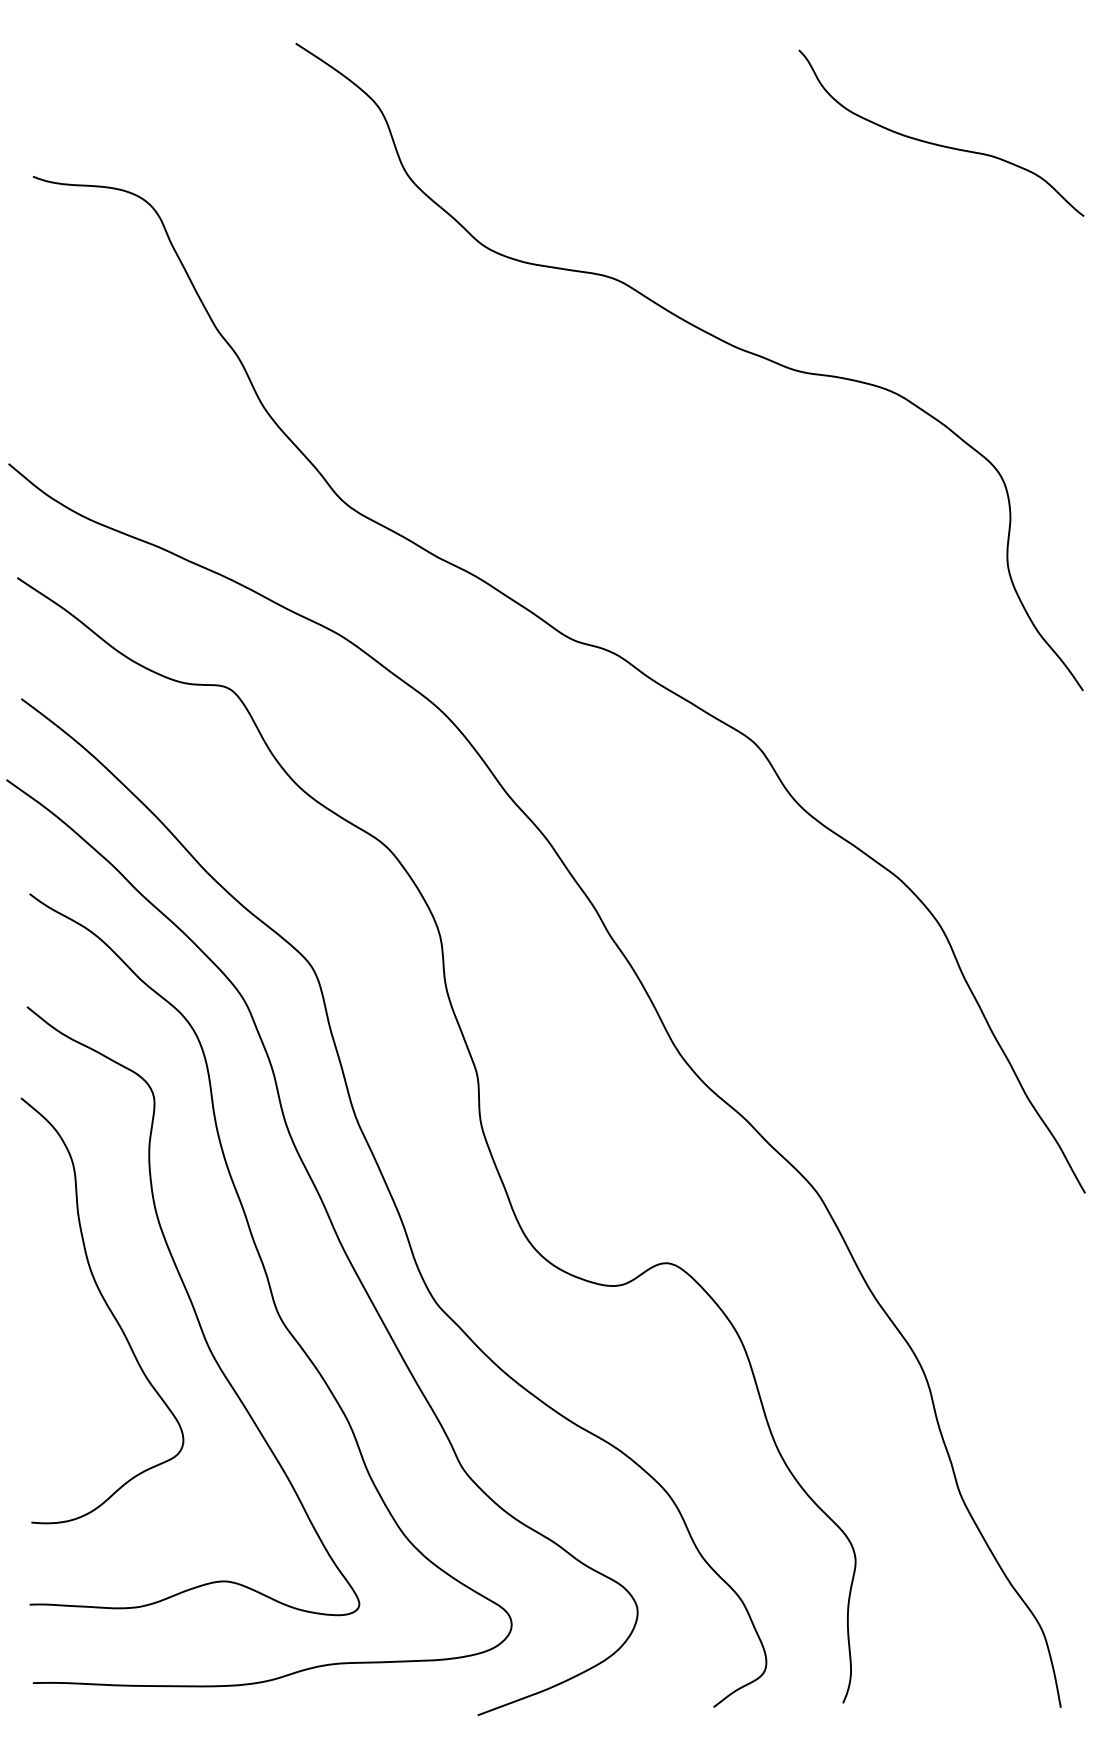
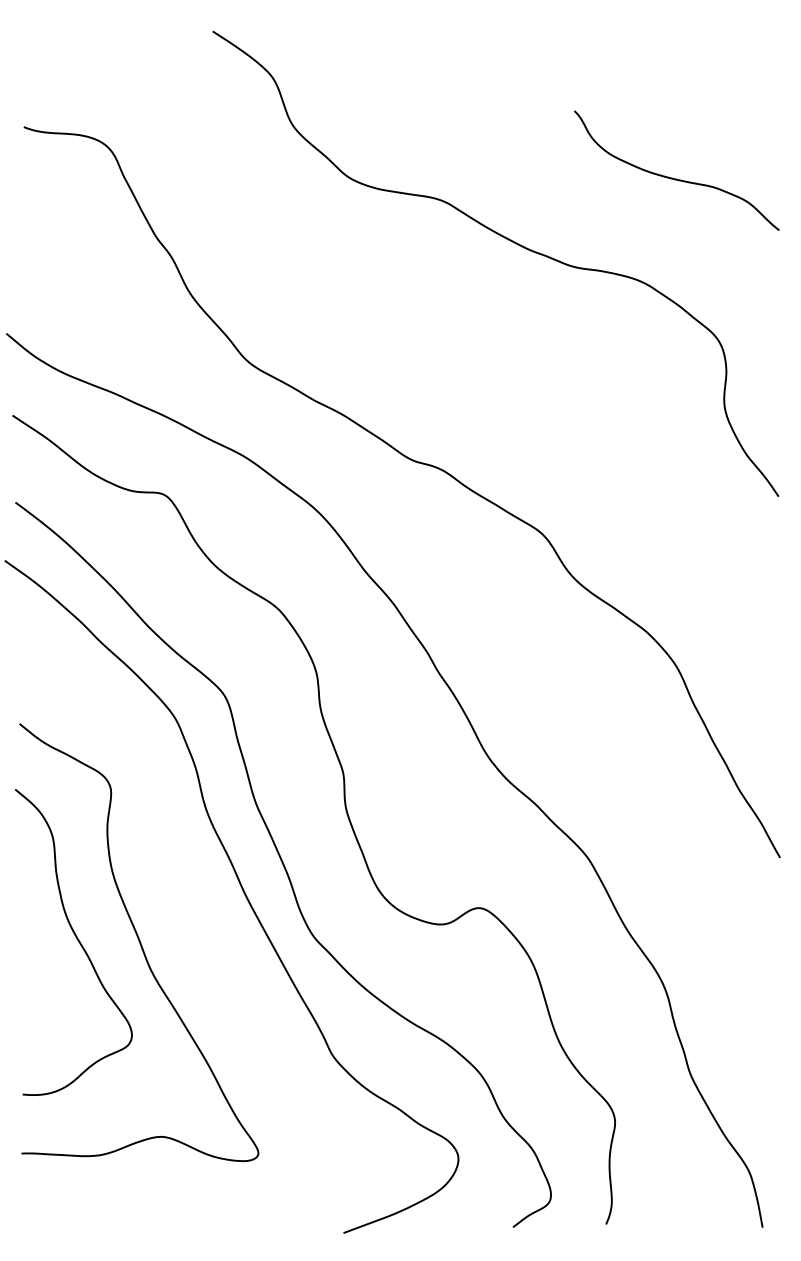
curve: (940, 144) -> (676, 178), moved
curve: (270, 1290) -> (194, 927), removed

